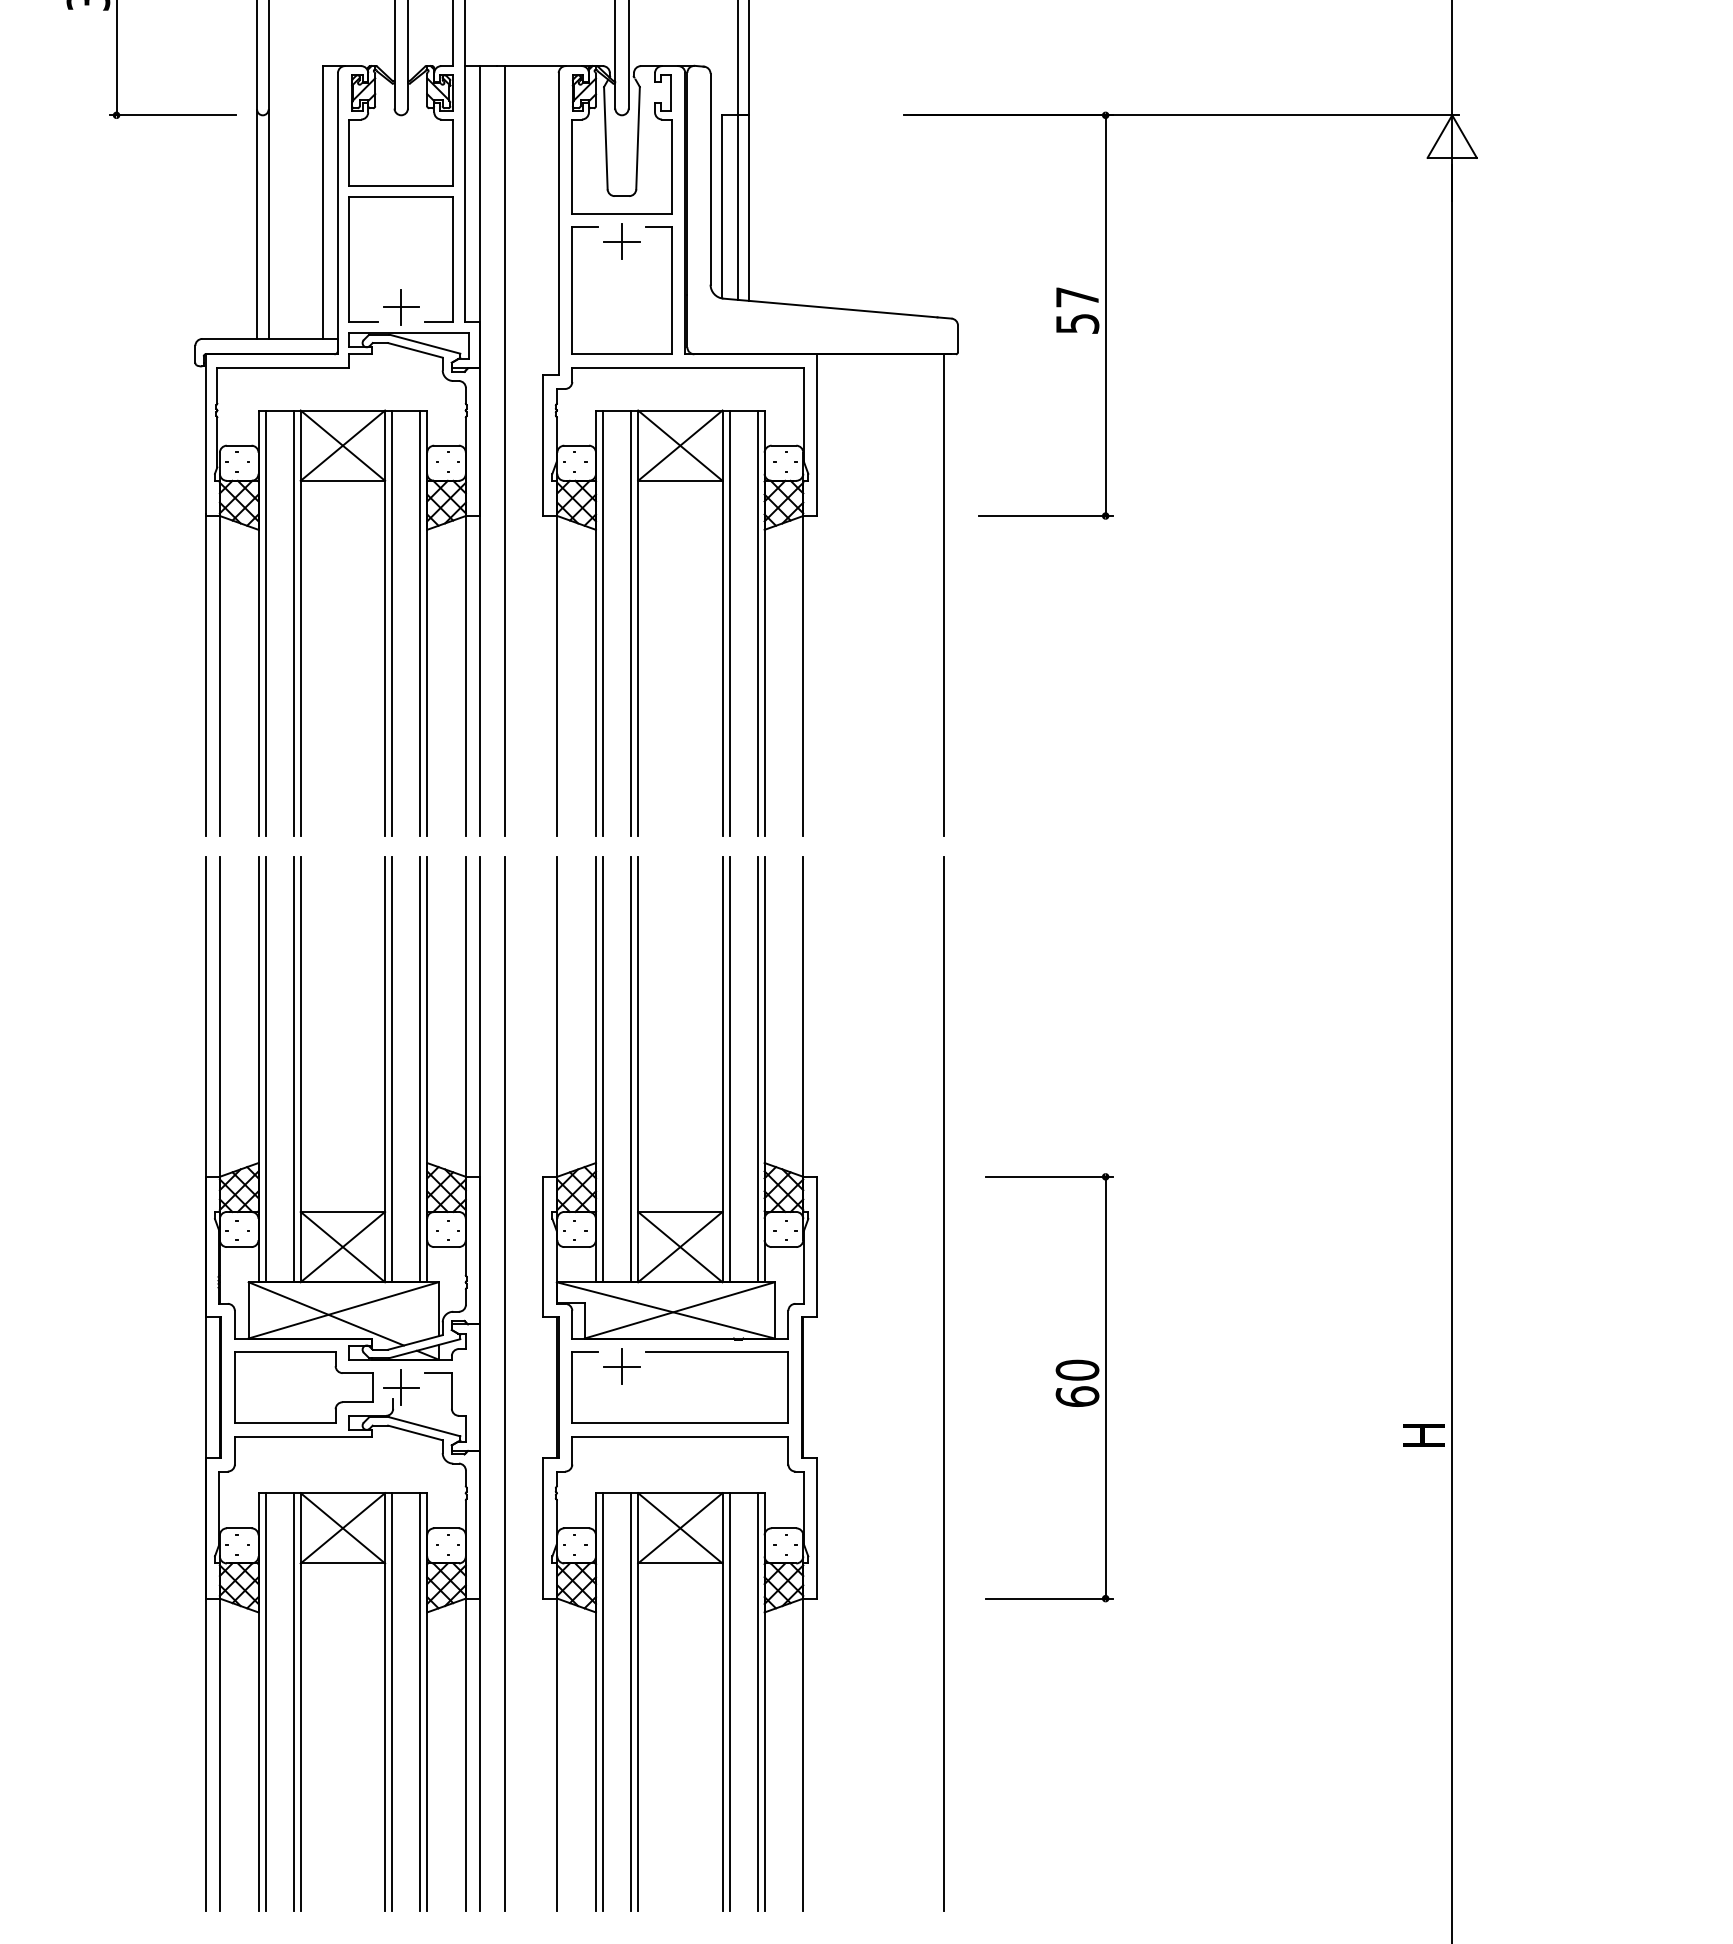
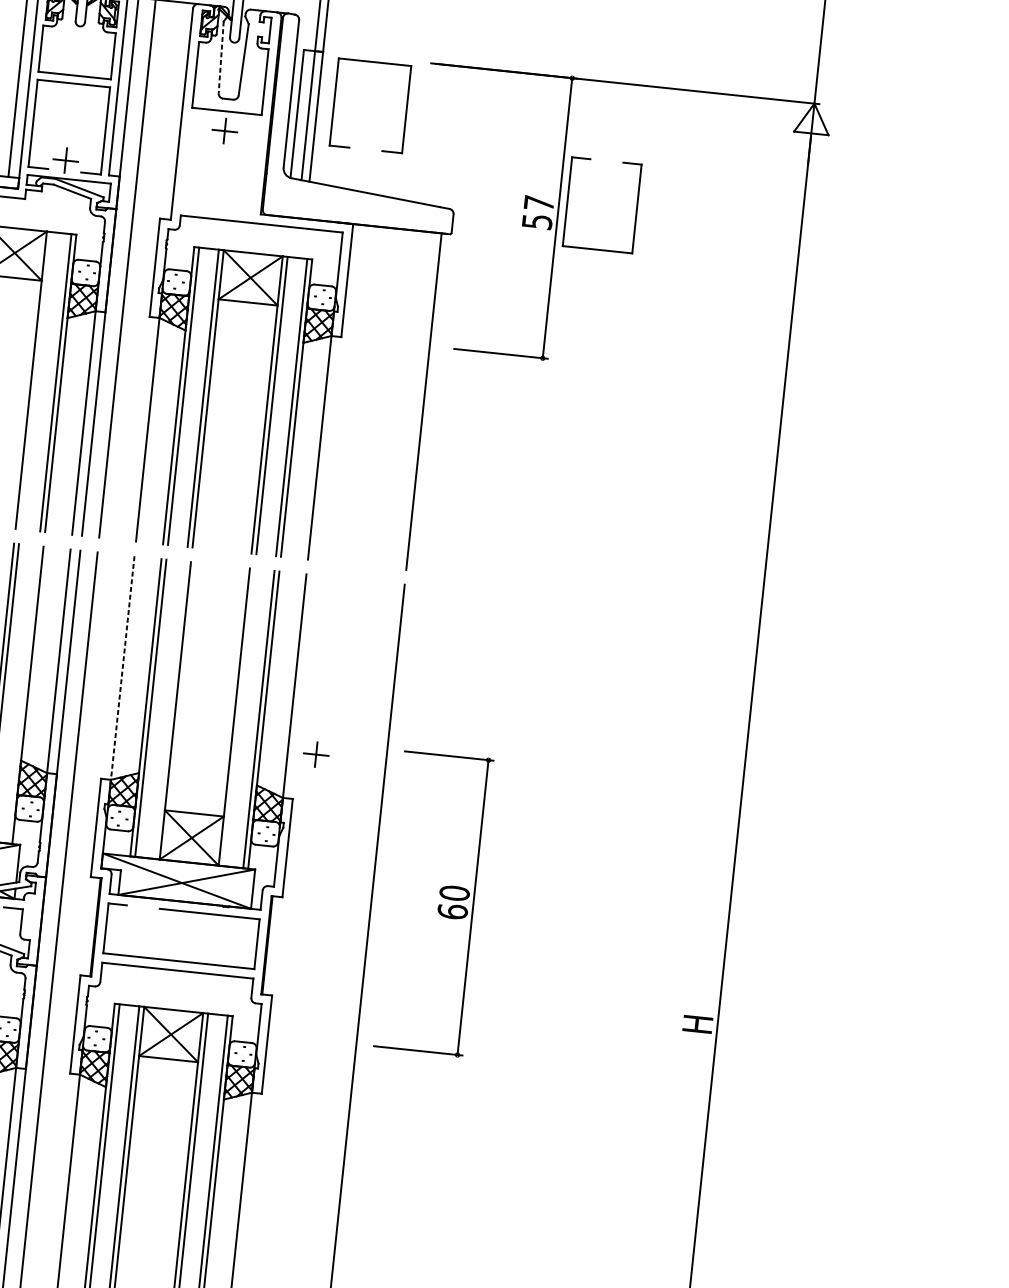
line: (605, 138) -> (220, 57), solid -> dashed
part: (772, 184) -> (334, 102), added
part: (572, 290) -> (567, 201), moved
line: (392, 622) -> (36, 380), removed
line: (557, 1033) -> (121, 679), solid -> dashed
line: (420, 1069) -> (23, 694), removed
line: (631, 1069) -> (170, 710), removed
line: (729, 1069) -> (239, 717), removed
part: (621, 1366) -> (315, 754), moved
part: (1056, 1389) -> (438, 905), moved

